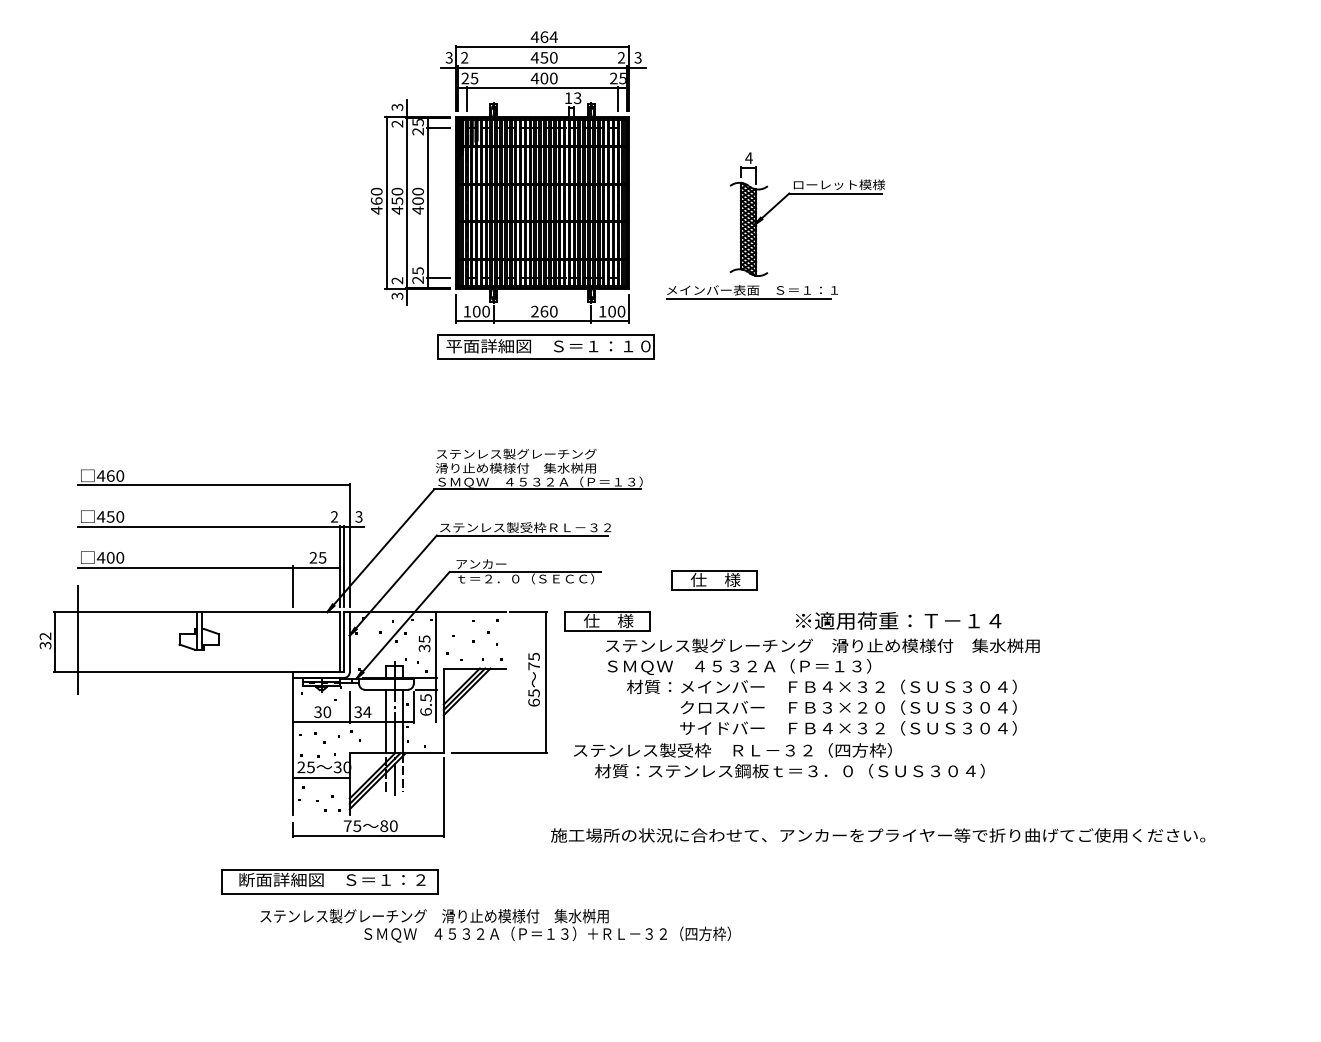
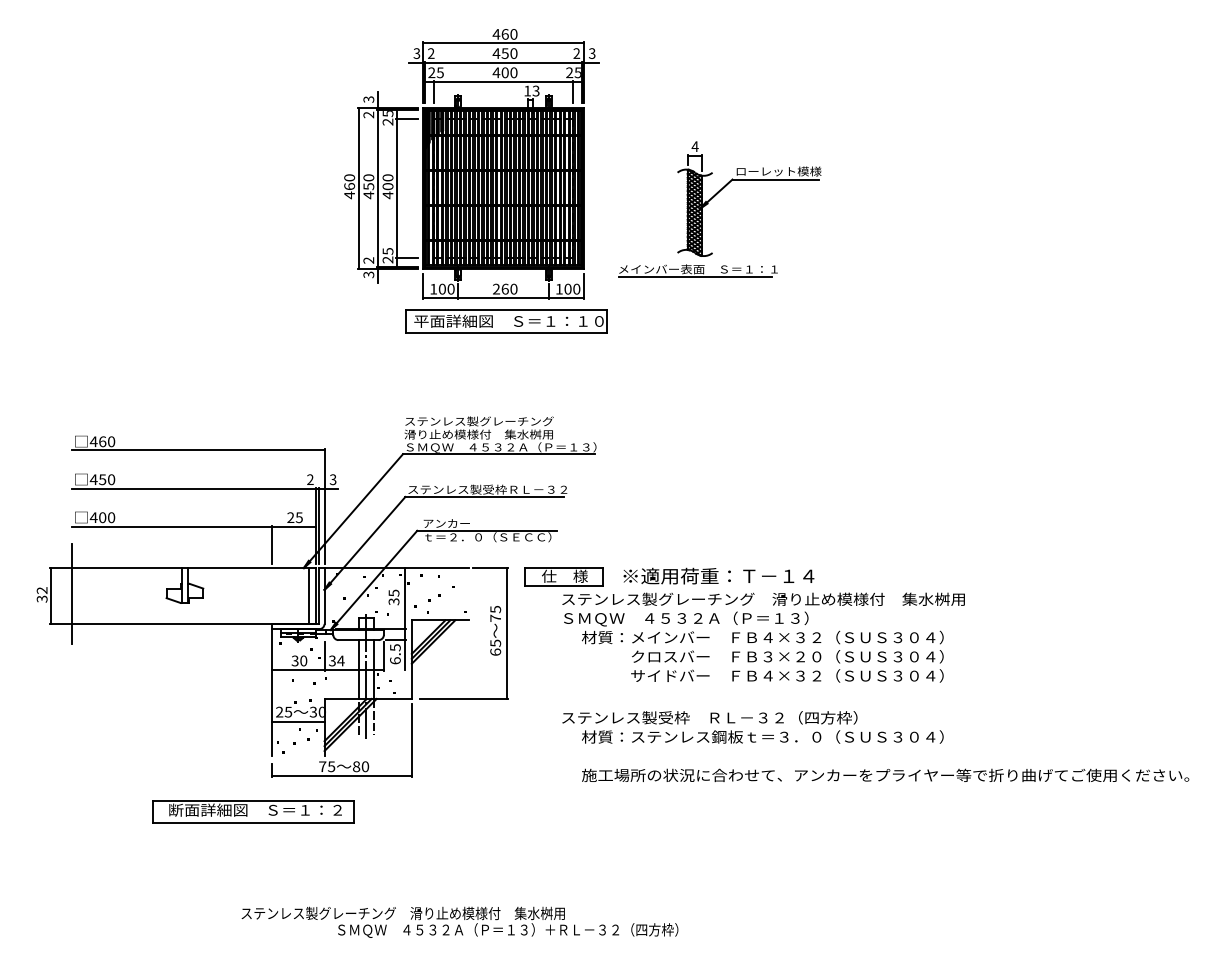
text: (553, 36) -> (513, 33), 464 -> 460
part: (714, 580) -> (663, 538), removed
text: (898, 620) -> (718, 575), moved
line: (332, 642) -> (308, 596), added
text: (779, 760) -> (753, 727), moved
text: (878, 835) -> (885, 775), moved
part: (329, 881) -> (252, 811), moved
text: (495, 925) -> (459, 922), moved

